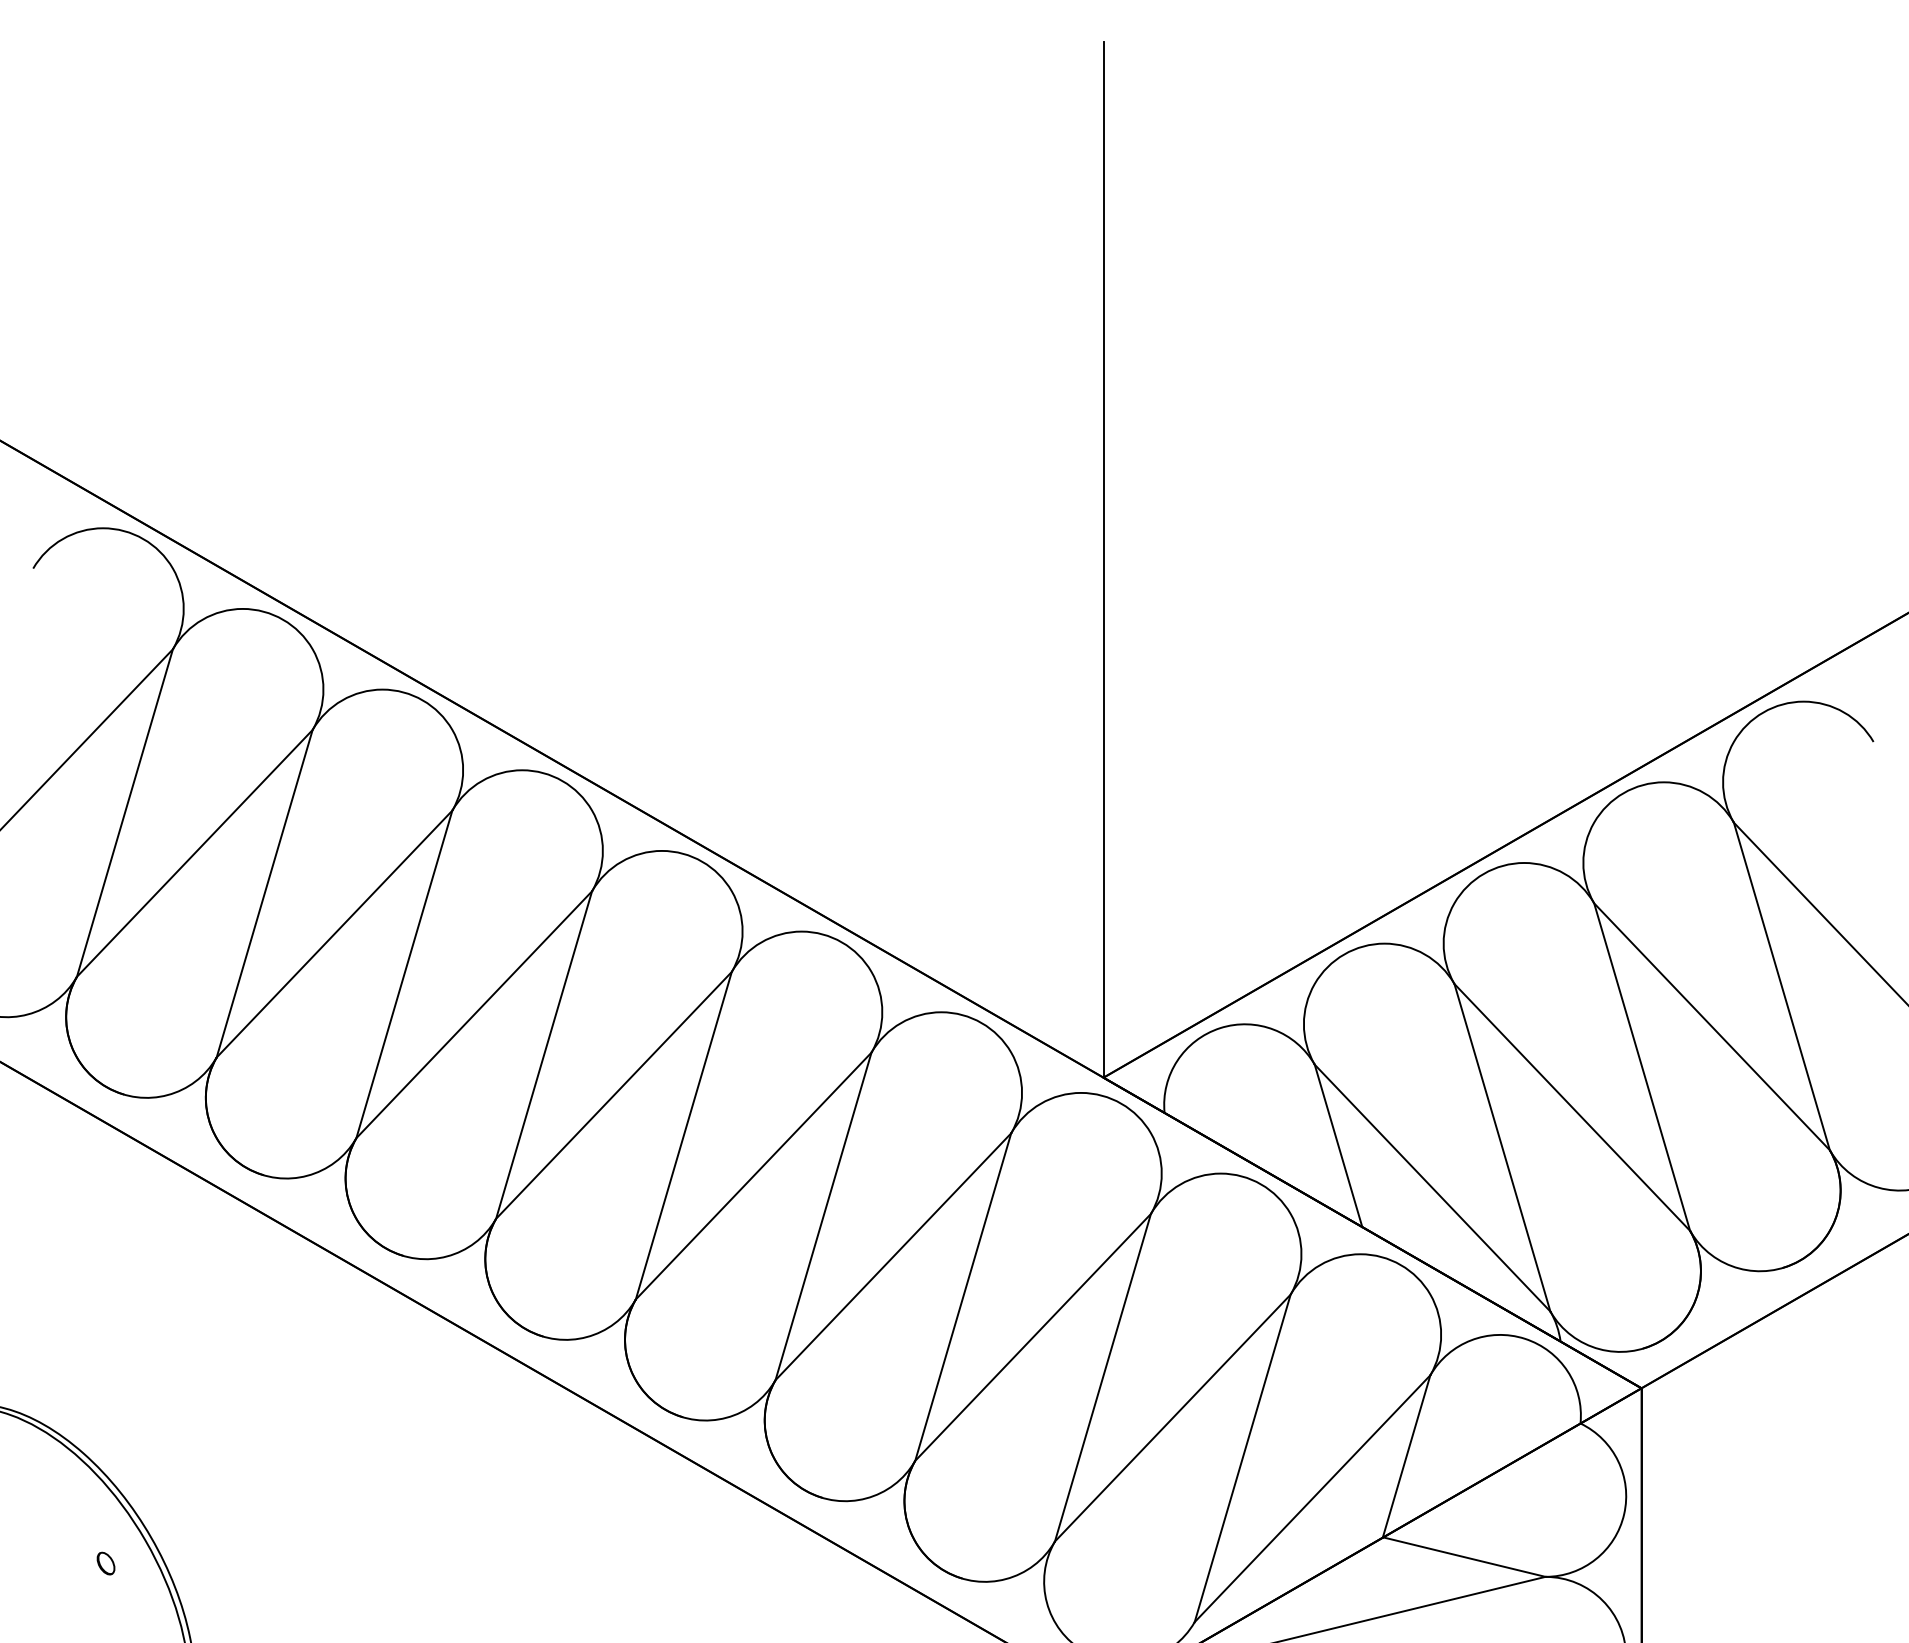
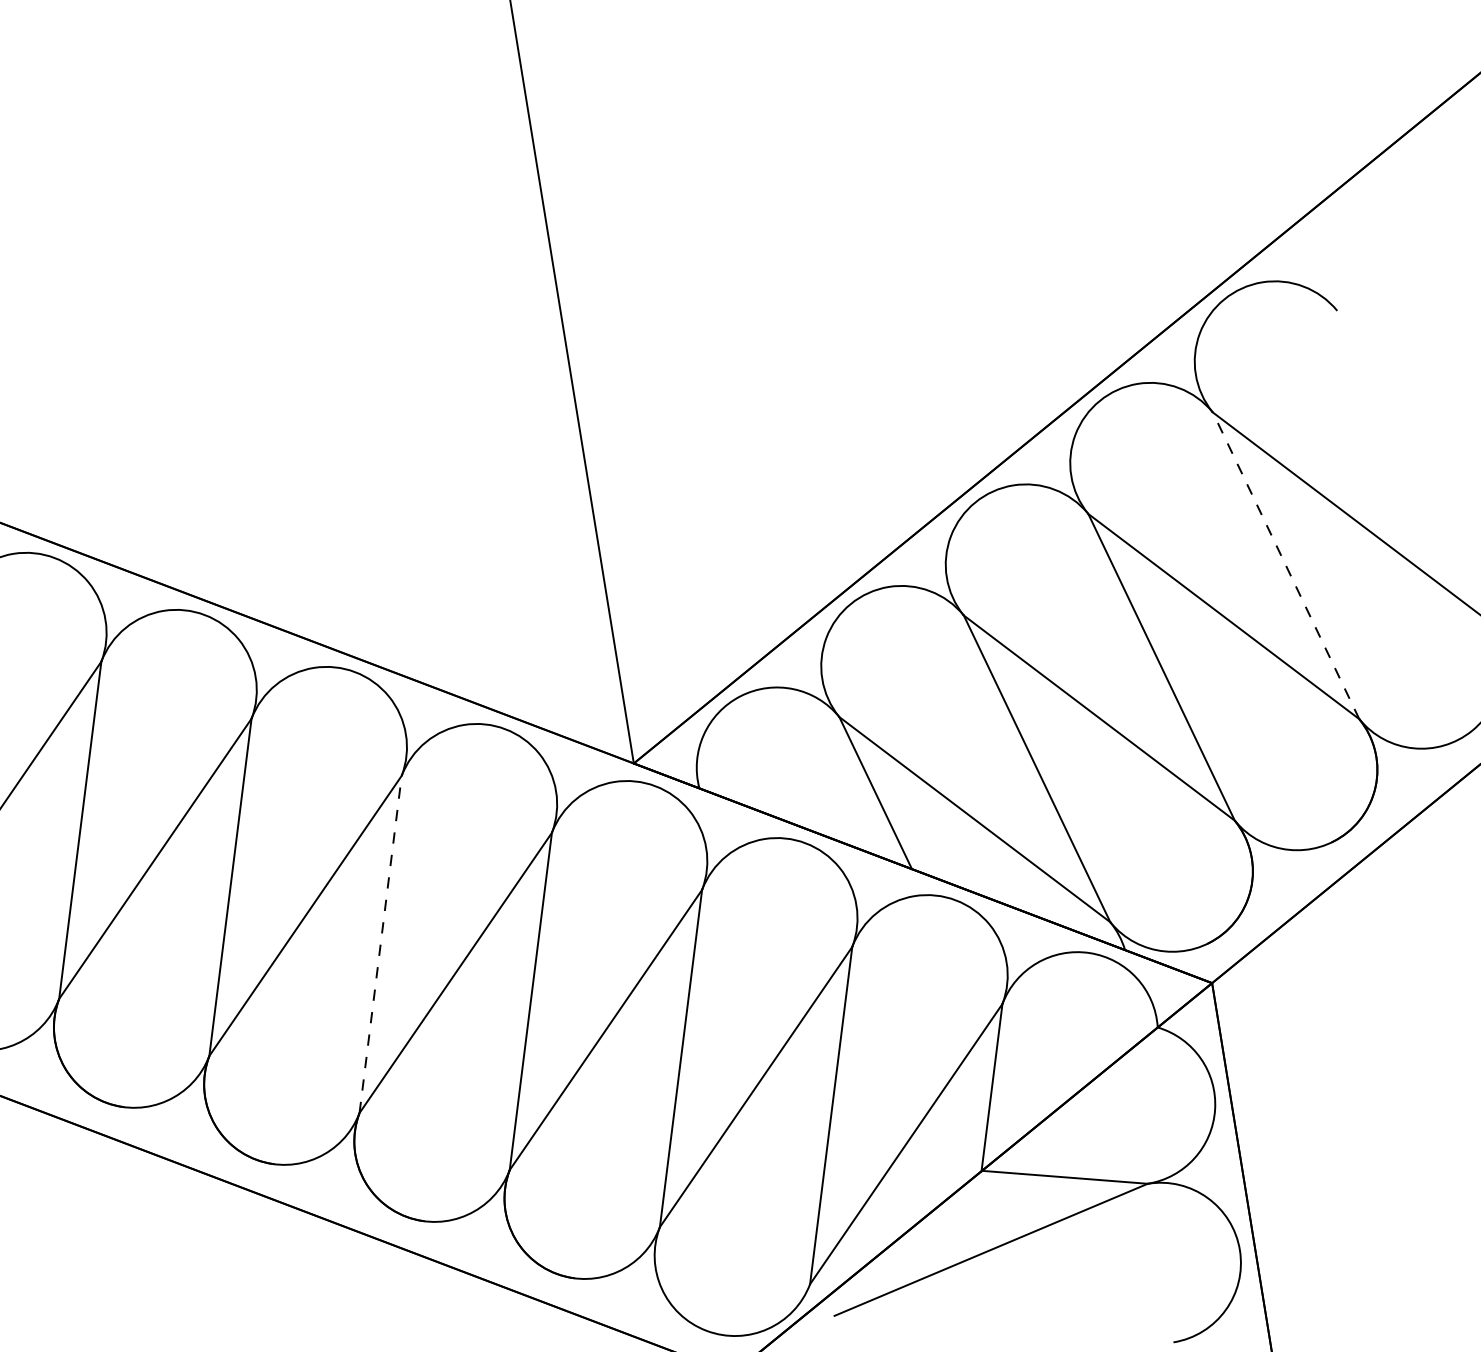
line: (1781, 986) -> (1285, 565), solid -> dashed
line: (823, 1216) -> (380, 944), solid -> dashed

